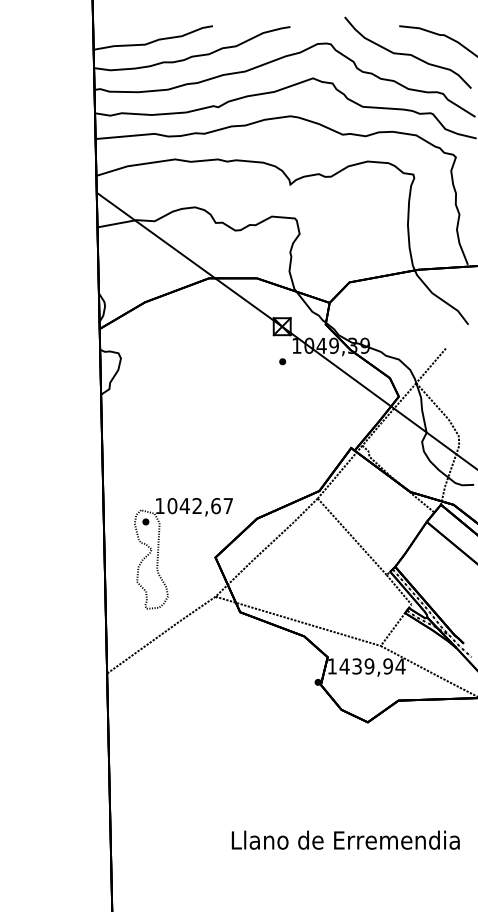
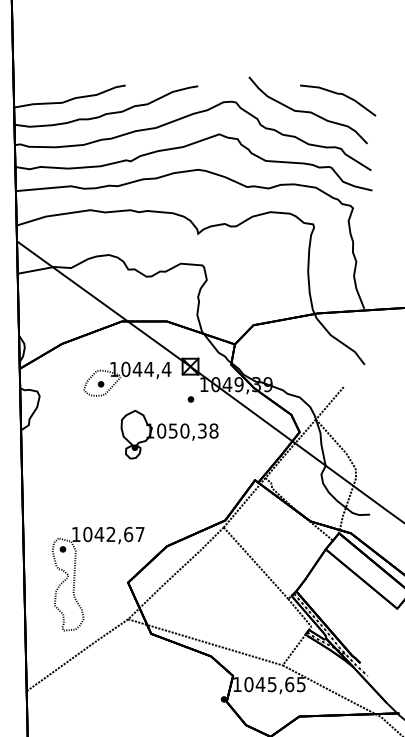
part: (214, 339) -> (127, 378), added
part: (259, 398) -> (169, 433), added
text: (372, 666) -> (274, 684), 1439,94 -> 1045,65

